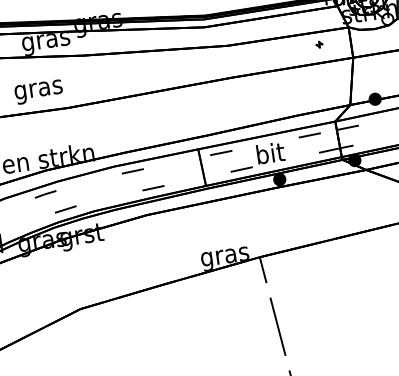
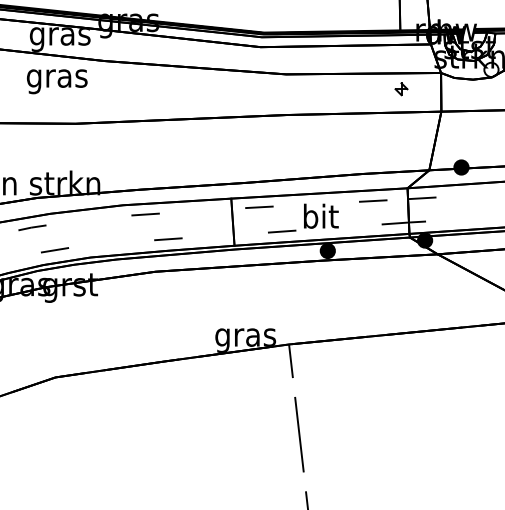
part: (319, 44) -> (401, 89), size x1.67
text: (39, 91) -> (57, 81), moved

